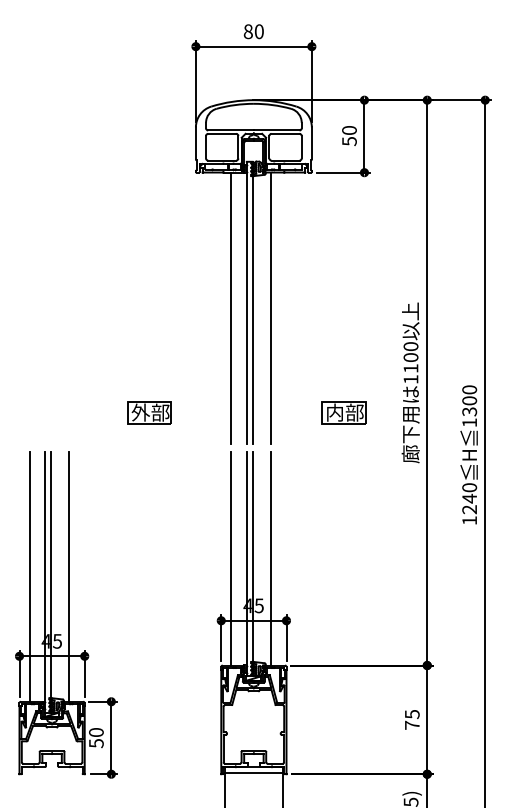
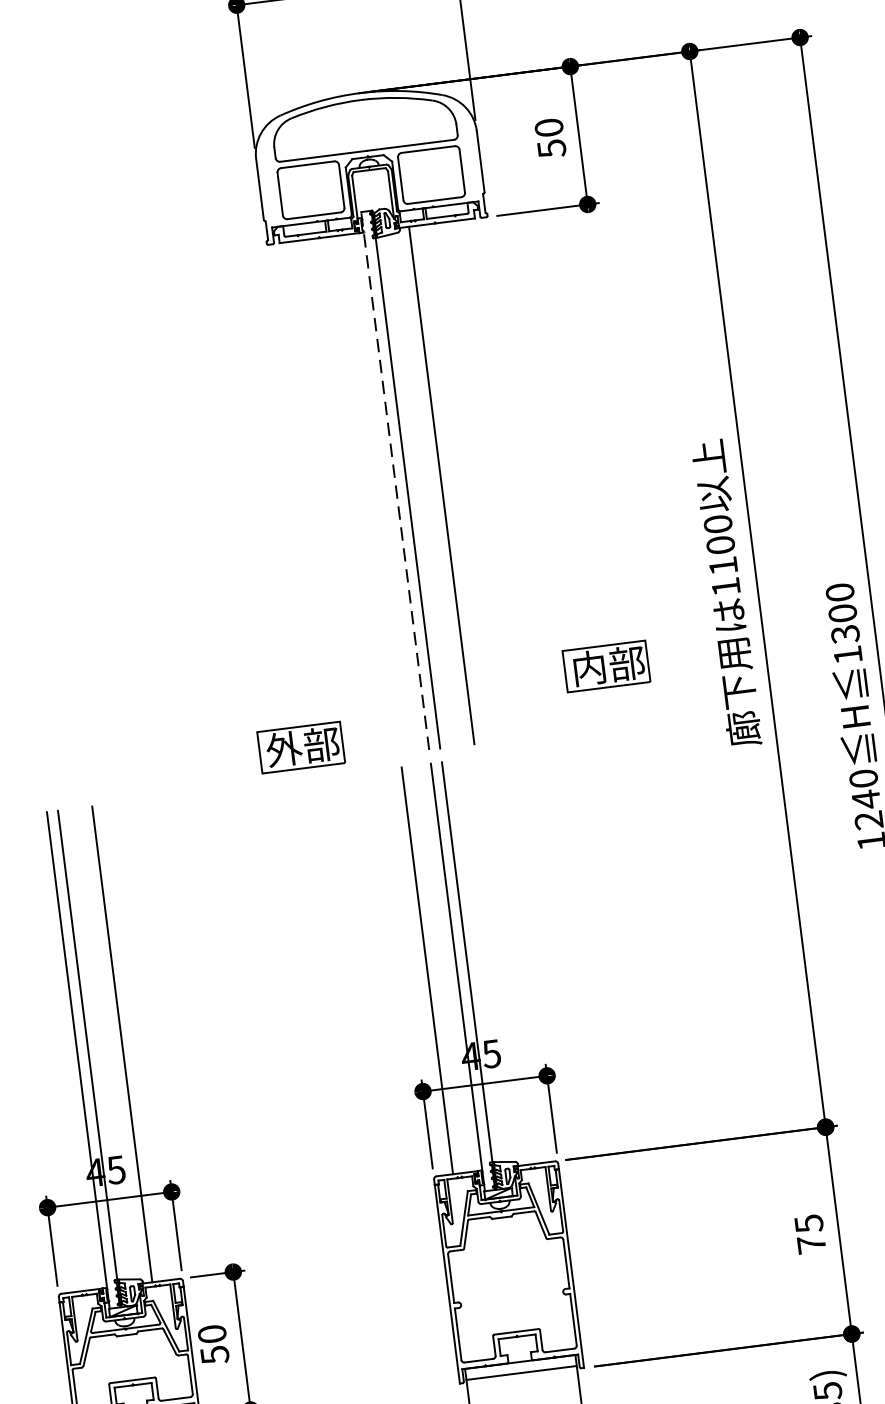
line: (246, 302) -> (394, 479), solid -> dashed
line: (231, 308) -> (367, 494), removed
part: (149, 412) -> (300, 746), moved
line: (270, 558) -> (501, 961), removed
line: (29, 576) -> (47, 1053), removed

